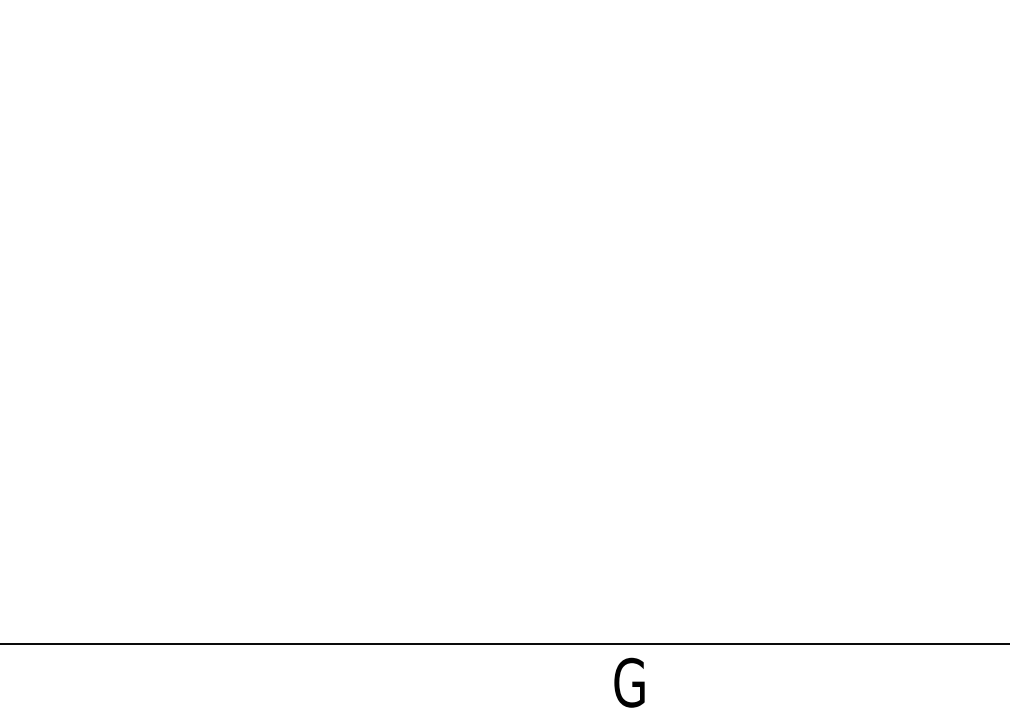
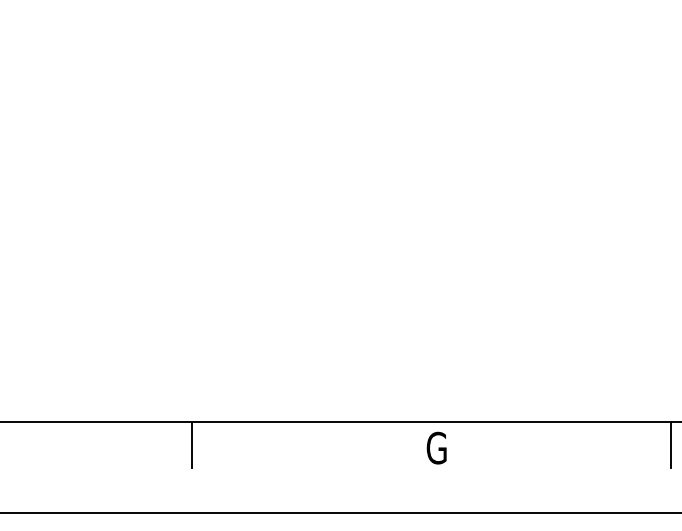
line: (255, 677) -> (191, 444), added
line: (985, 677) -> (670, 444), added

